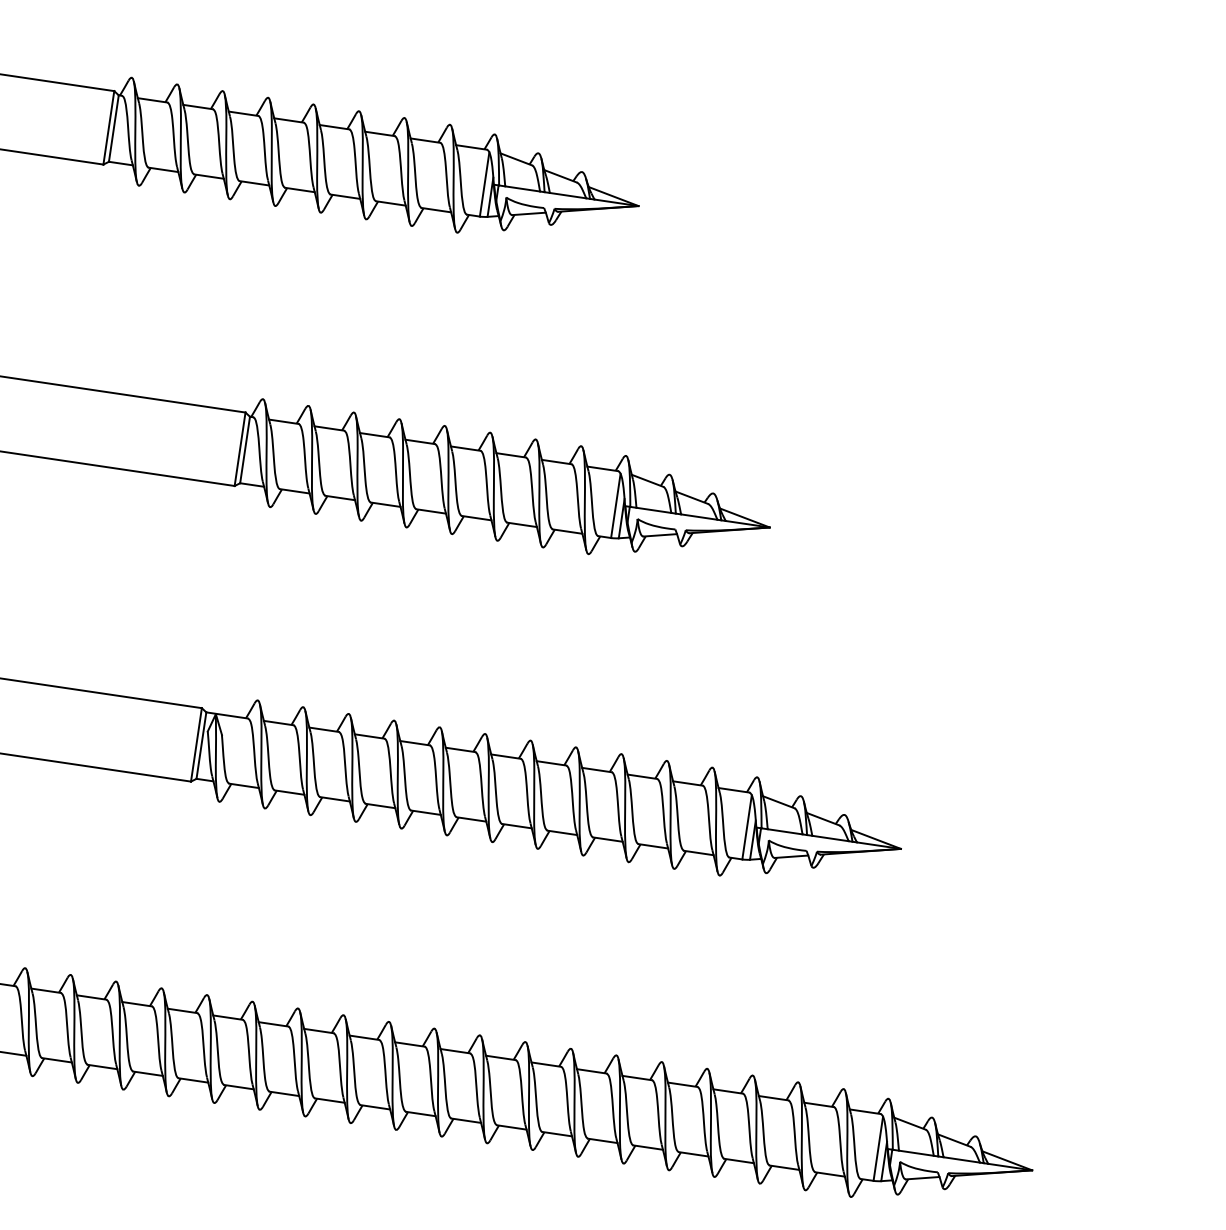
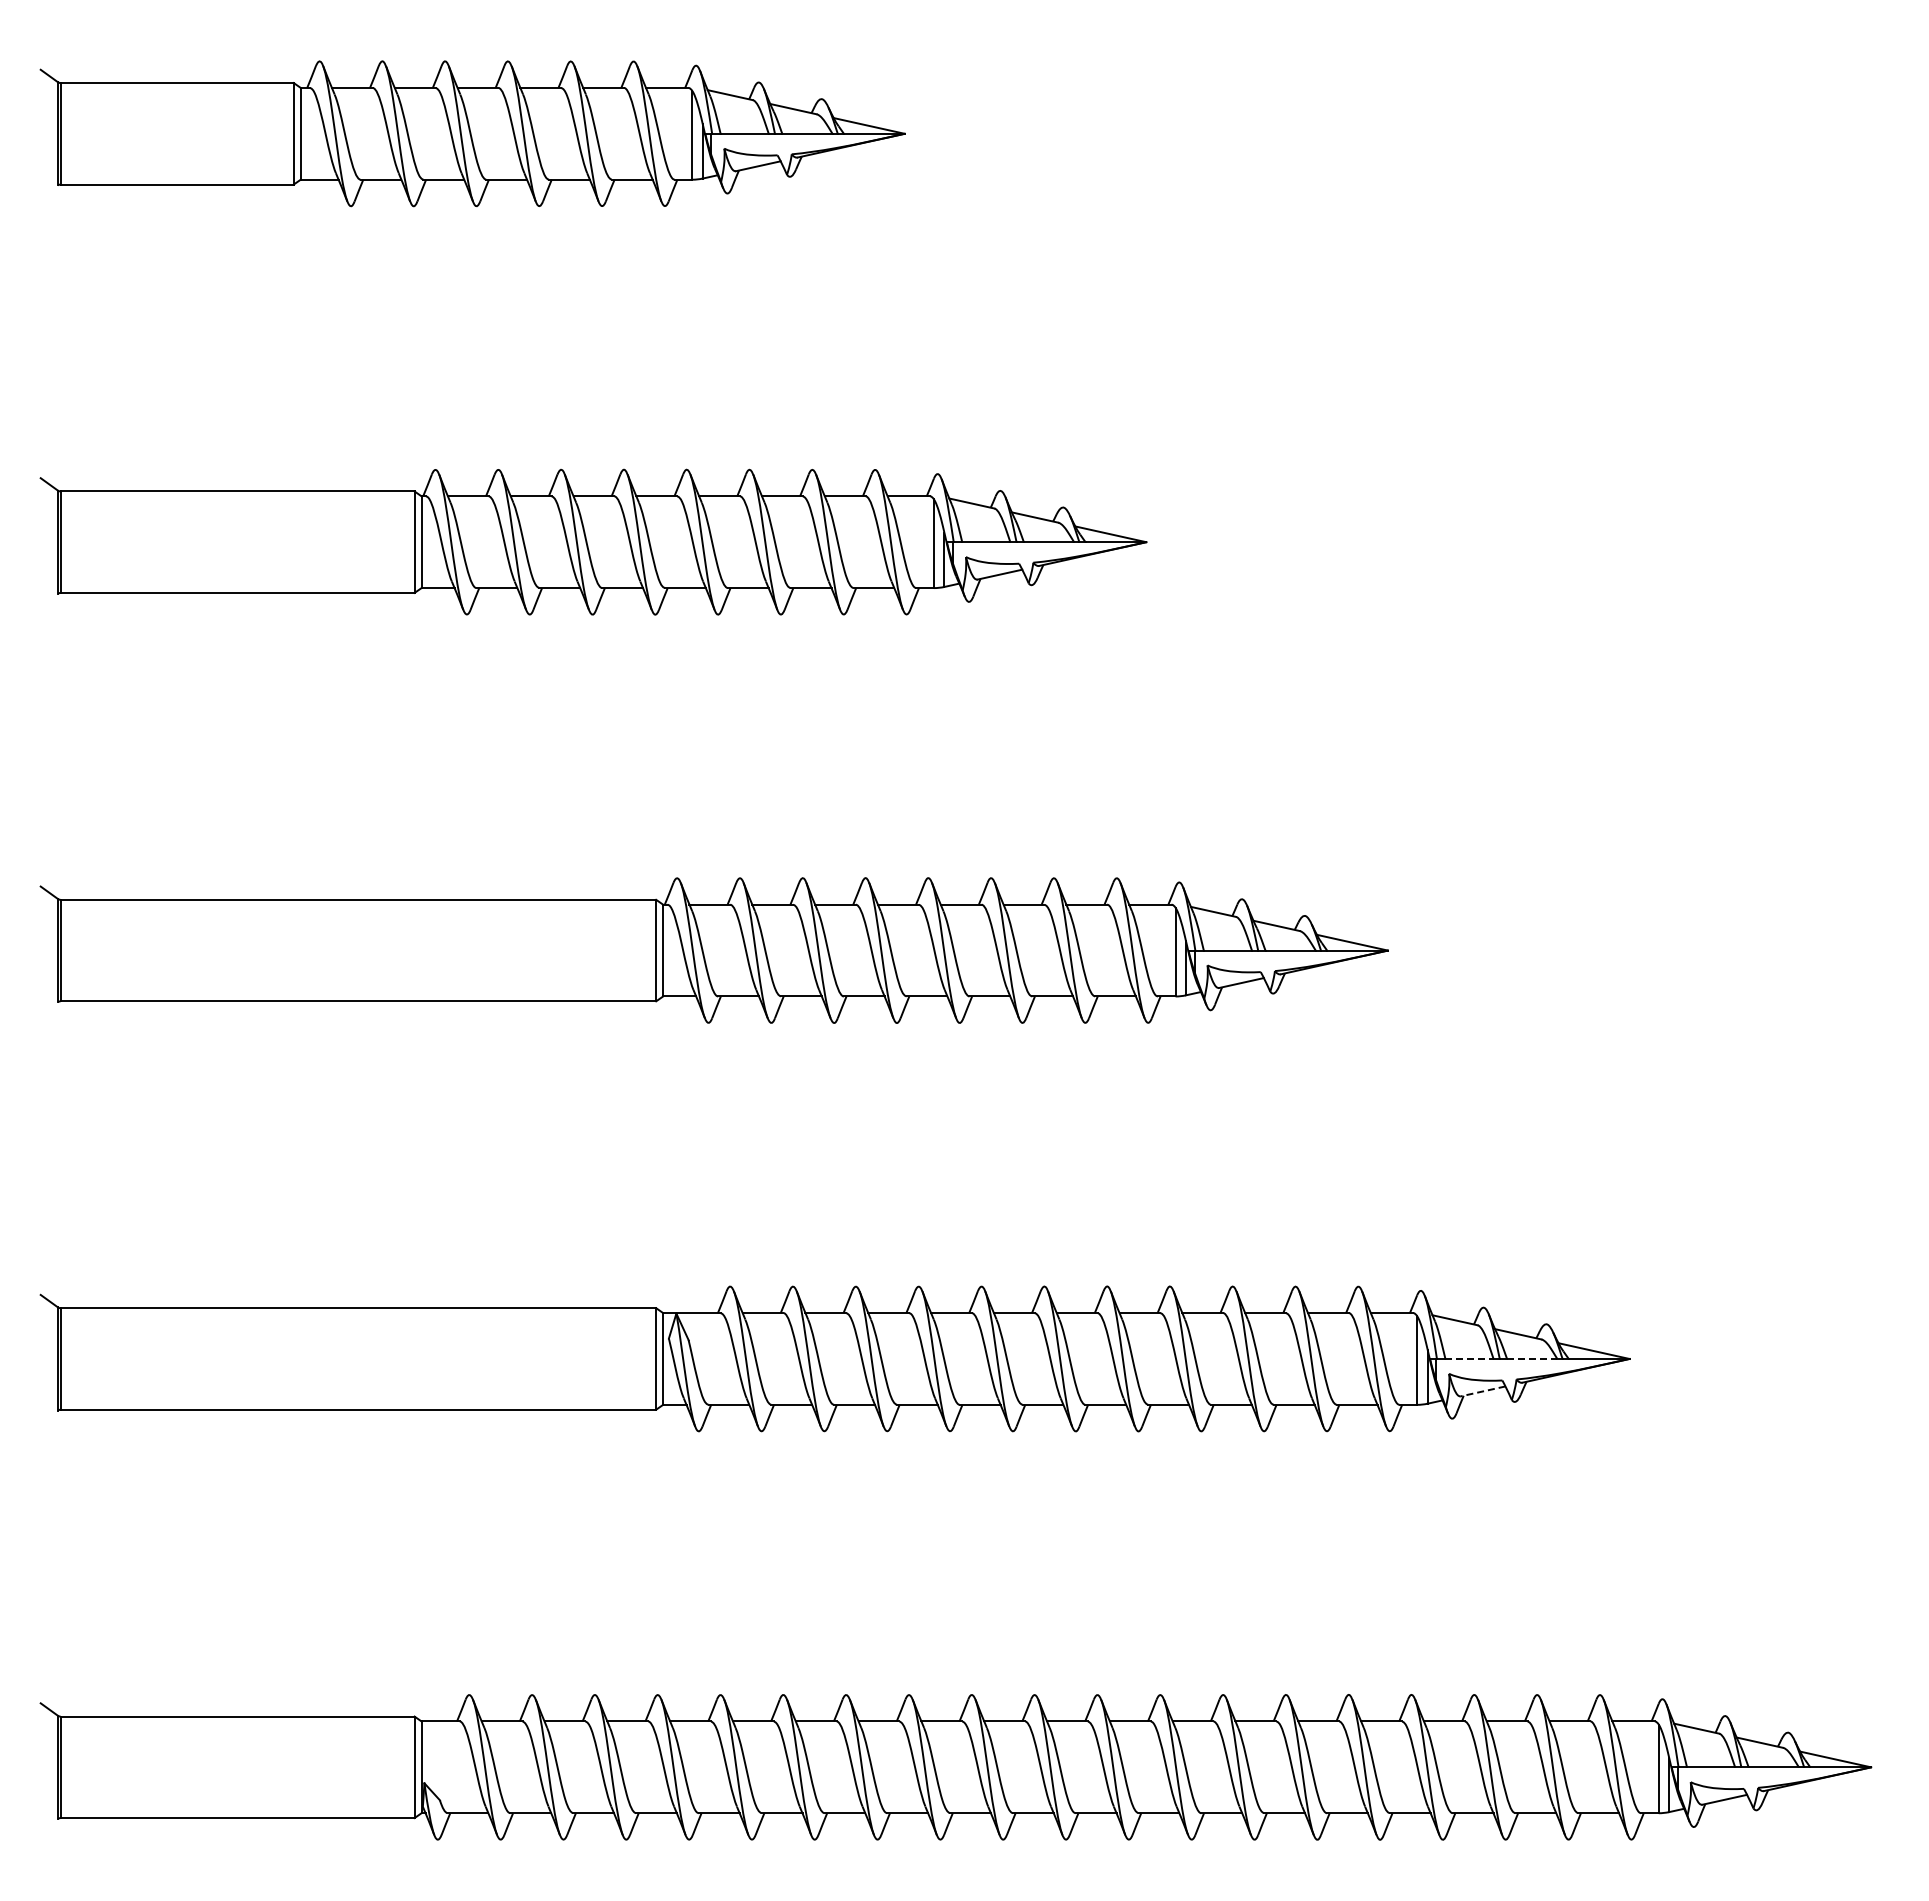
line: (785, 831) -> (1469, 1358), solid -> dashed
line: (830, 838) -> (1532, 1358), solid -> dashed
line: (791, 856) -> (1483, 1391), solid -> dashed

